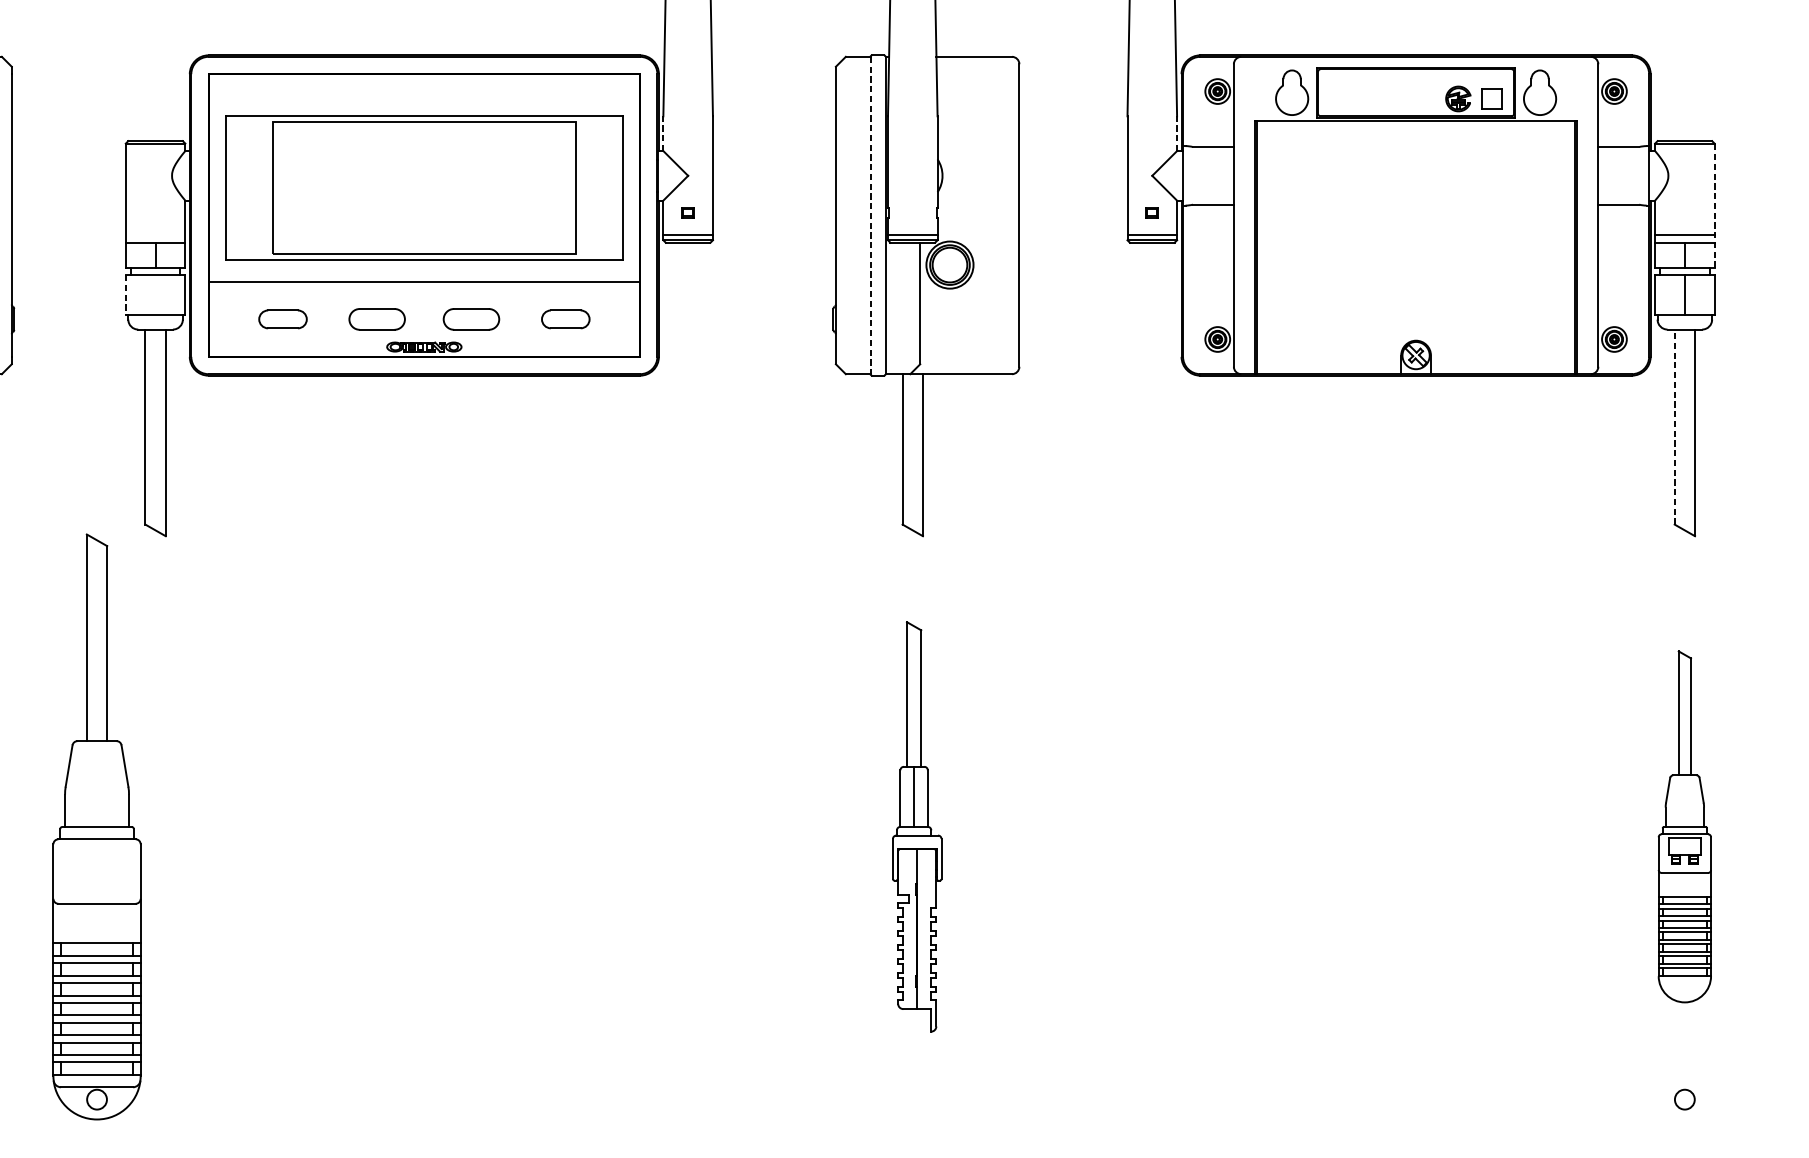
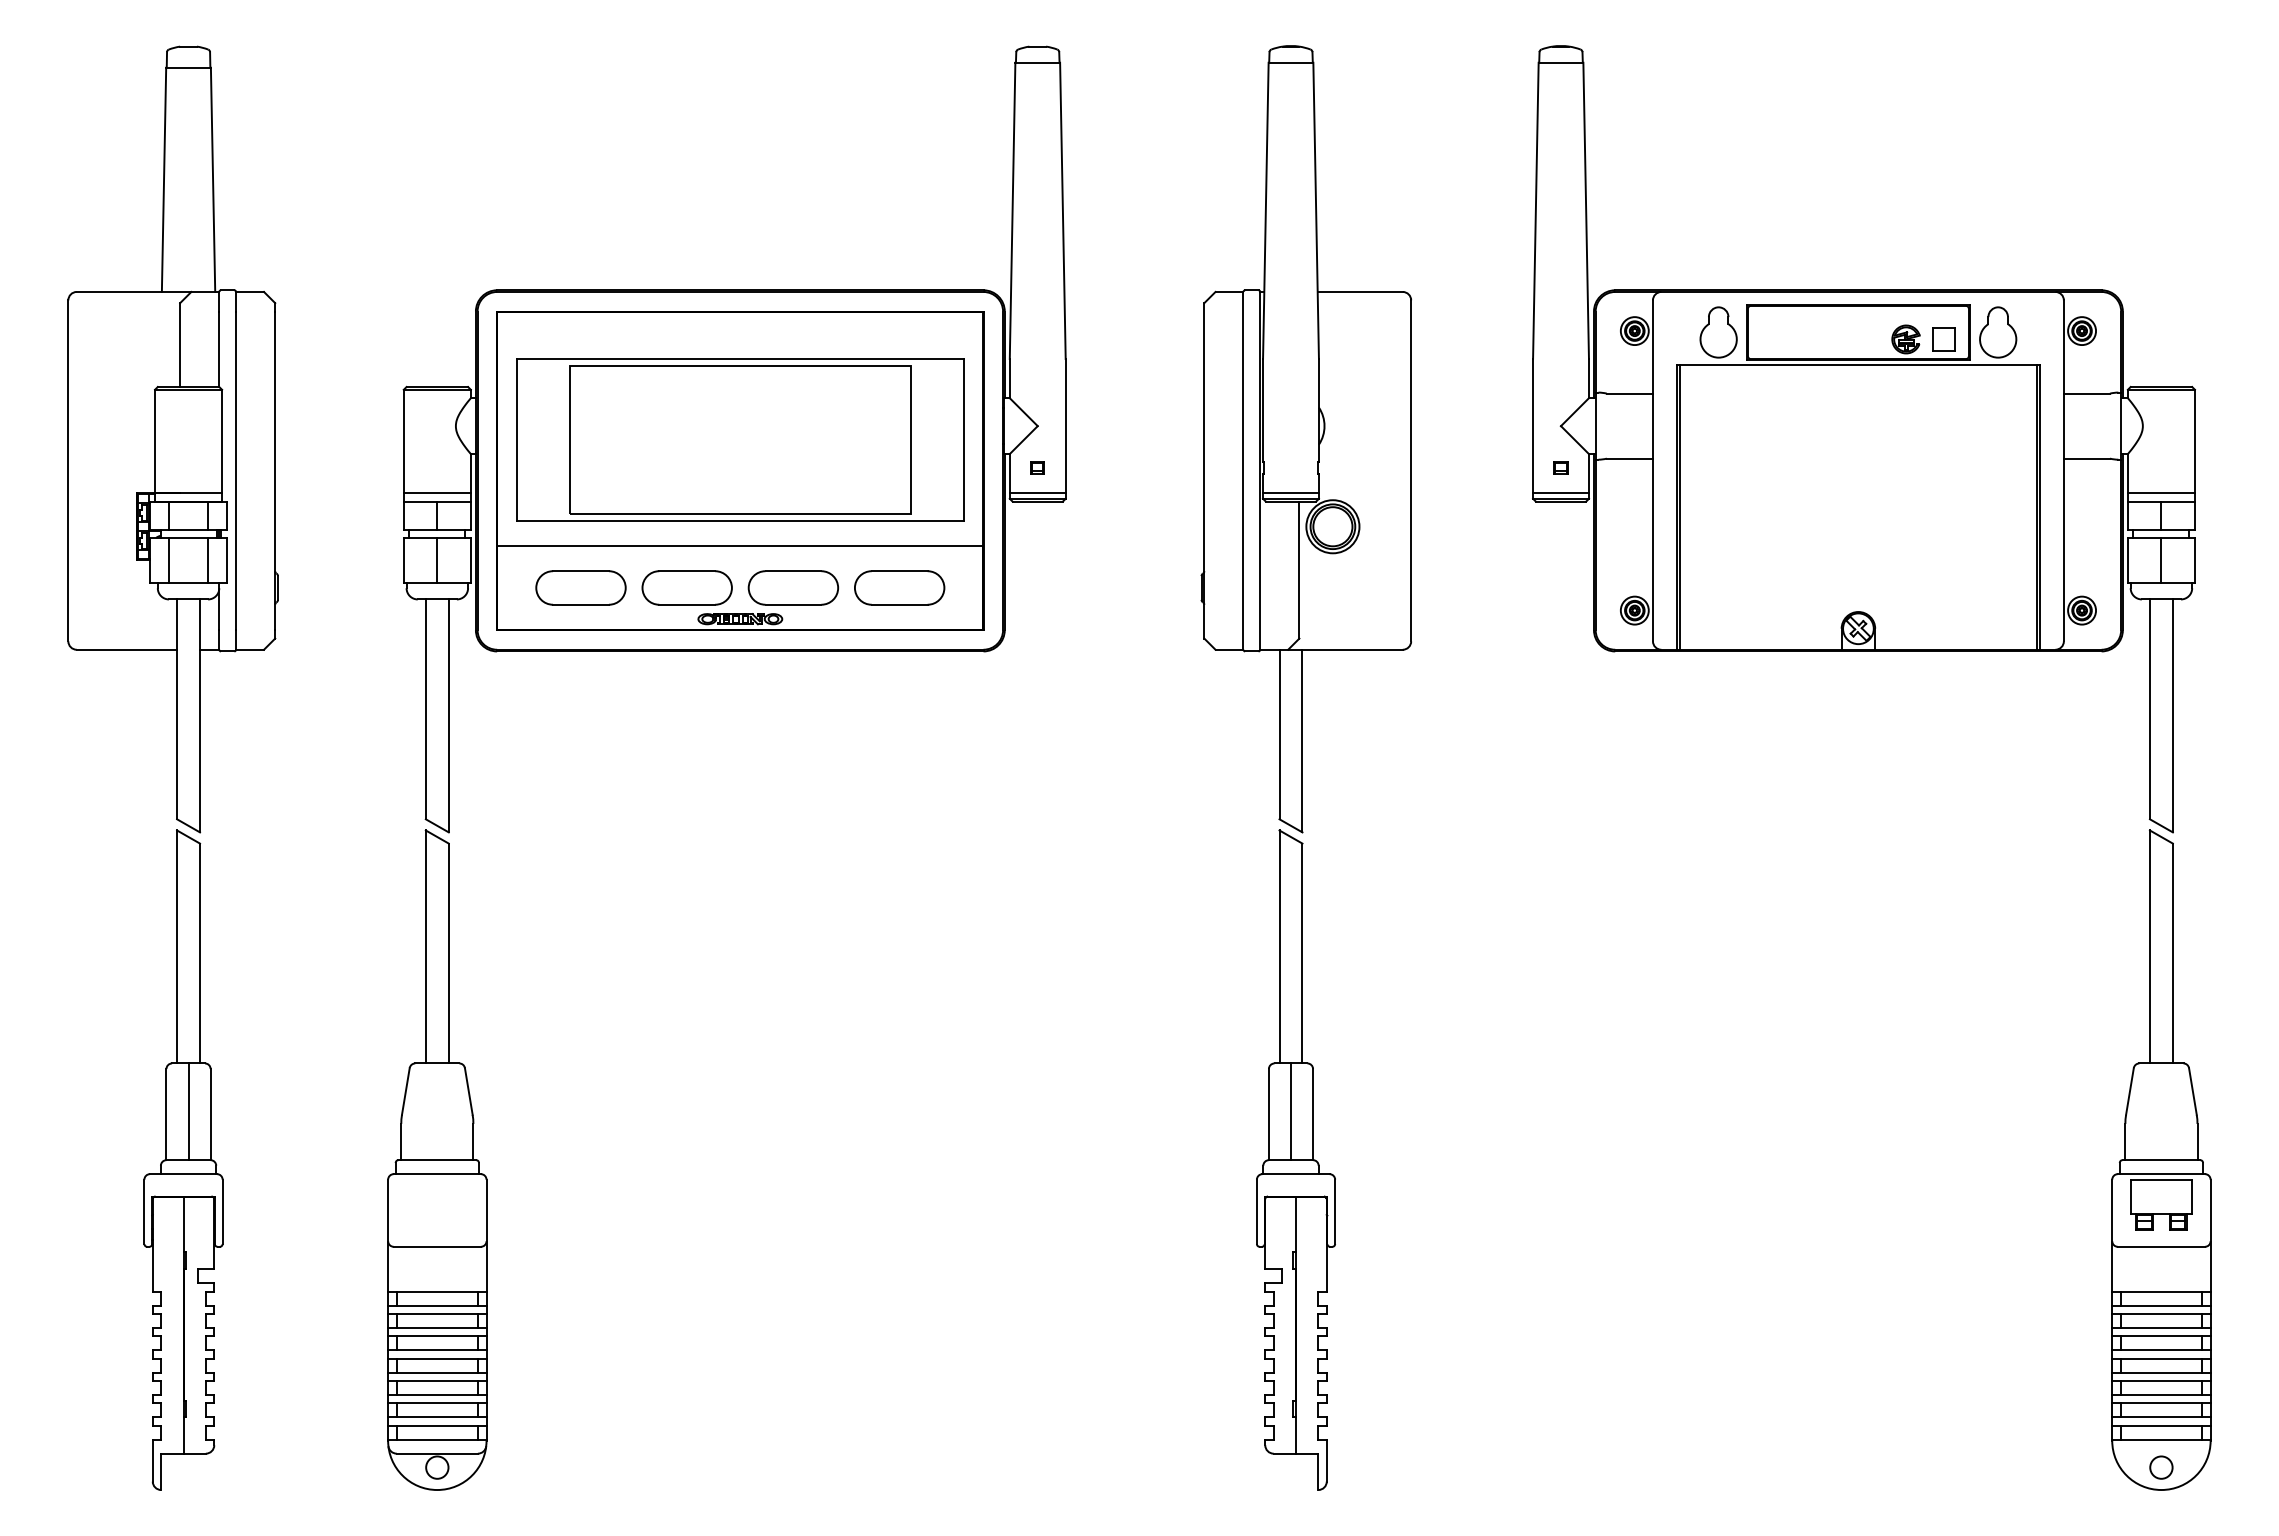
line: (663, 133) -> (1009, 378), dashed -> solid
line: (1176, 133) -> (1588, 378), dashed -> solid
line: (1714, 205) -> (2194, 459), dashed -> solid
line: (870, 215) -> (1243, 470), dashed -> solid
line: (154, 235) -> (436, 493), added
line: (155, 294) -> (437, 559), added
line: (125, 295) -> (403, 560), dashed -> solid
part: (282, 318) -> (580, 587), size x1.67
part: (376, 318) -> (686, 587), size x1.43
part: (471, 318) -> (793, 587), size x1.43
part: (565, 318) -> (899, 587), size x1.67
line: (1674, 427) -> (2149, 709), dashed -> solid
part: (97, 826) -> (437, 1159), moved
part: (916, 826) -> (1295, 1159), size x1.43
part: (1684, 826) -> (2161, 1159), size x1.67

